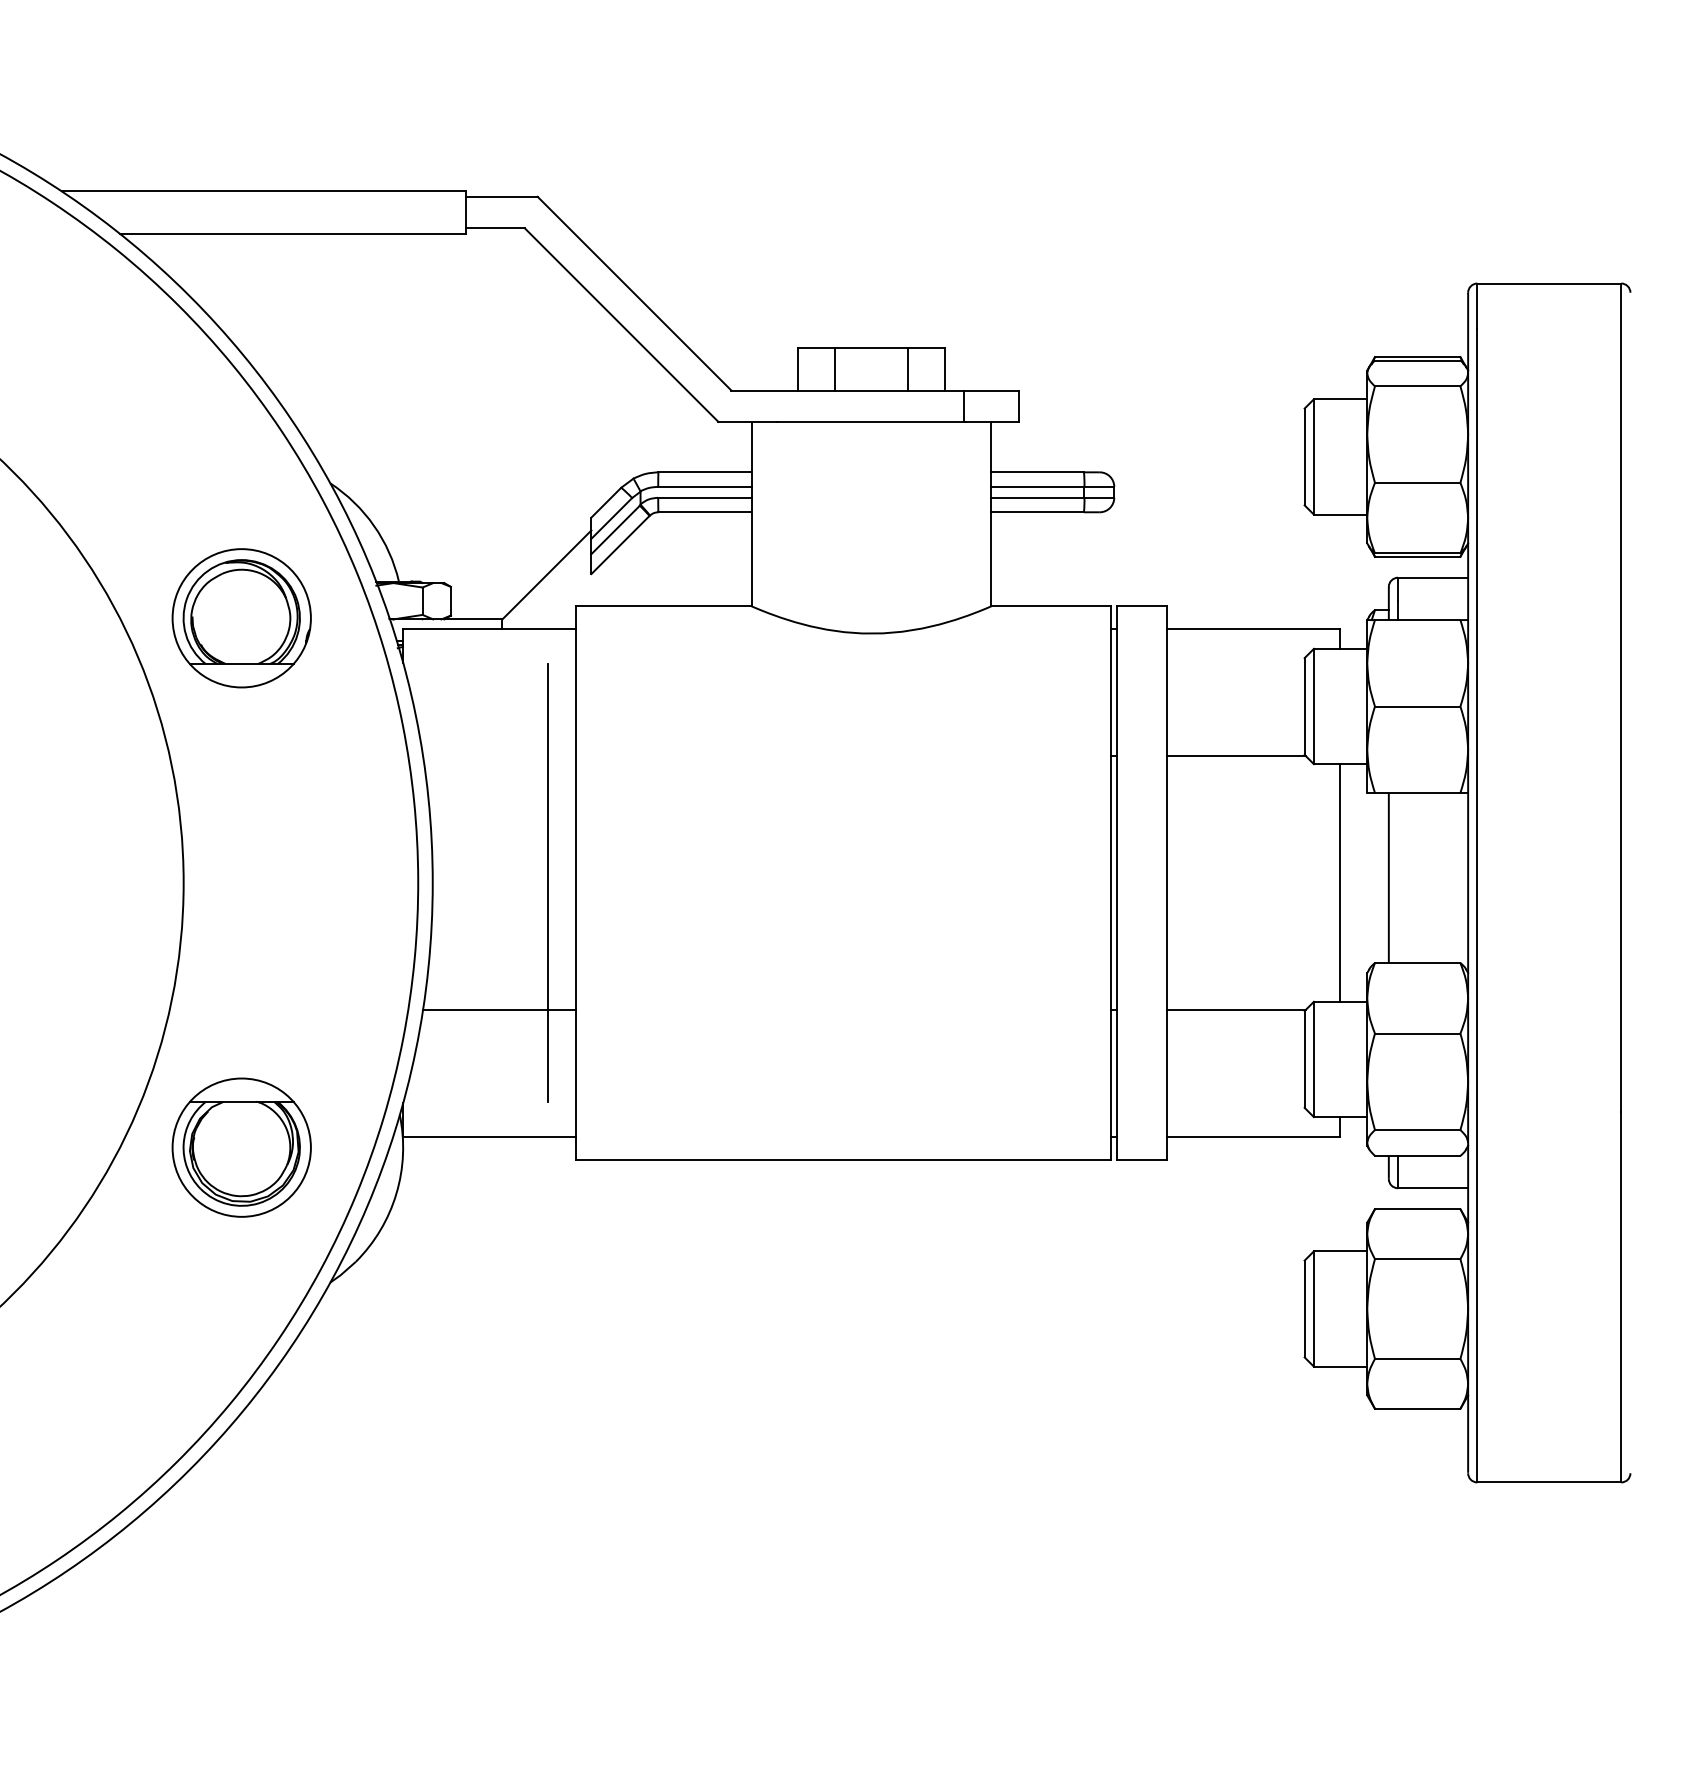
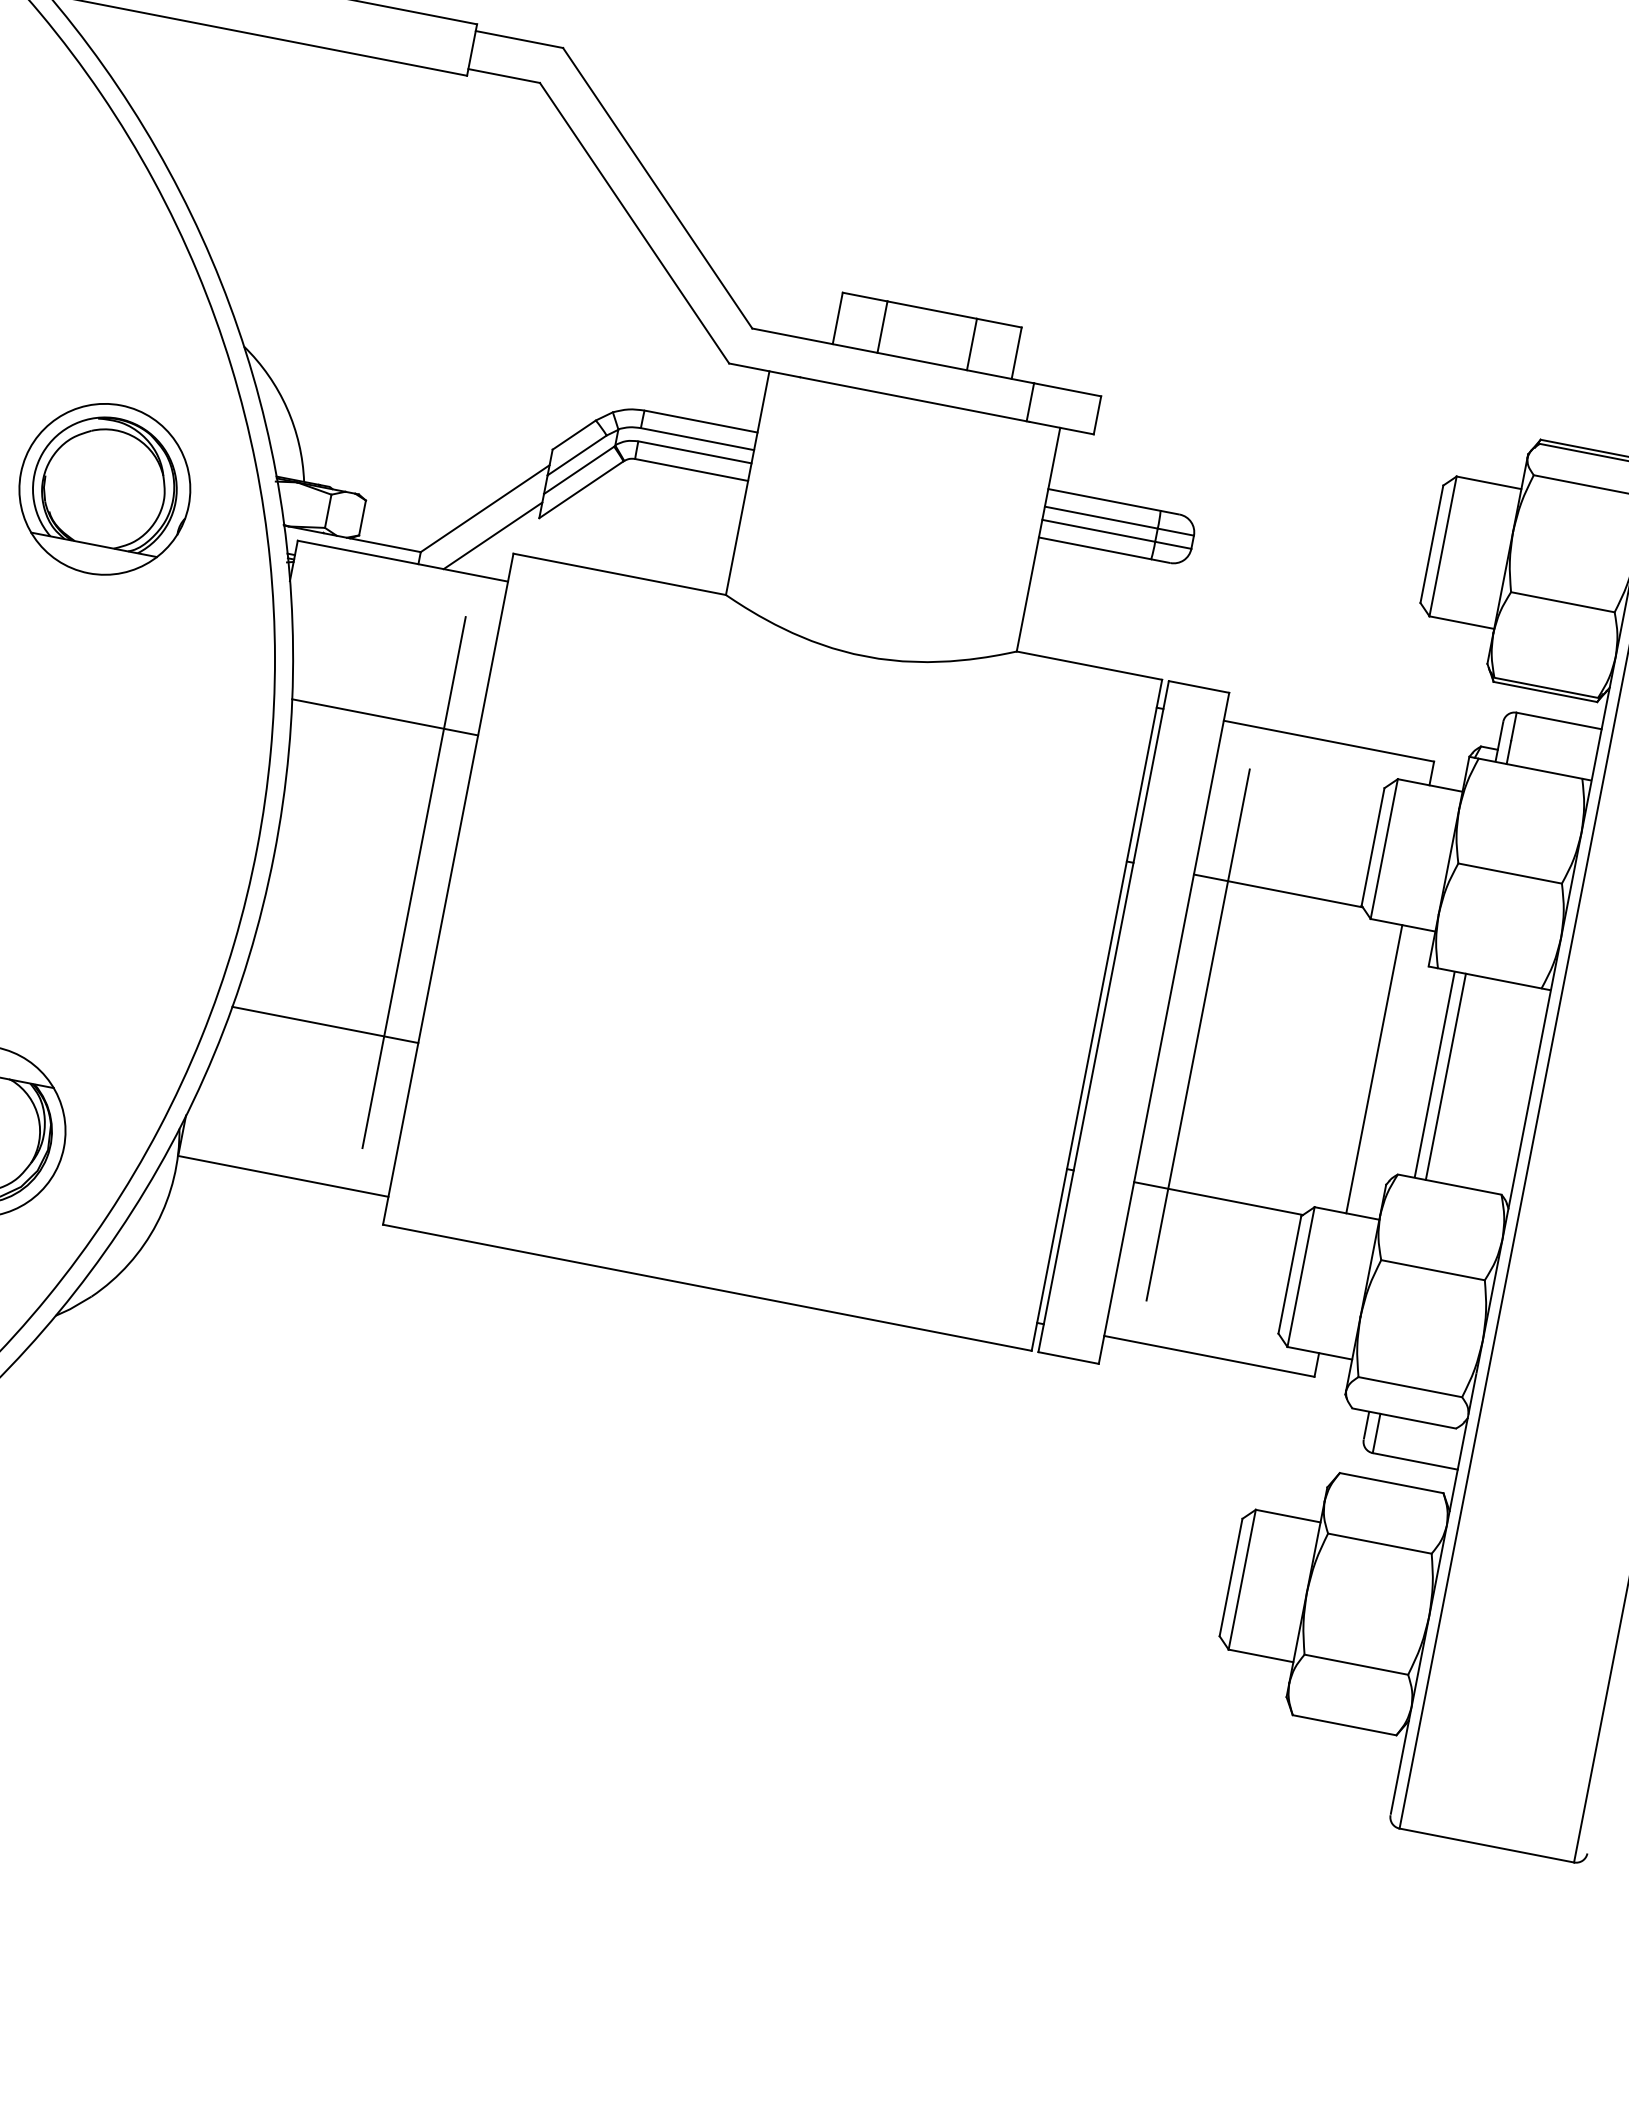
line: (557, 595) -> (493, 536), added
line: (499, 756) -> (384, 717), added
line: (1398, 877) -> (1446, 1076), added
line: (1194, 882) -> (1197, 1034), added

